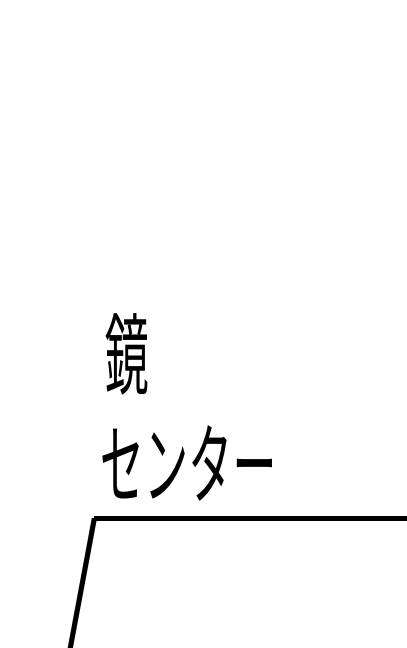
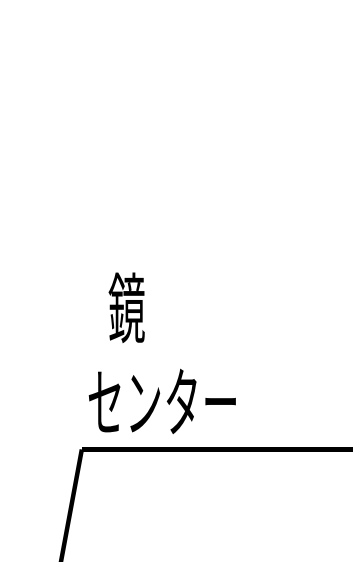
text: (126, 353) -> (126, 307), moved

